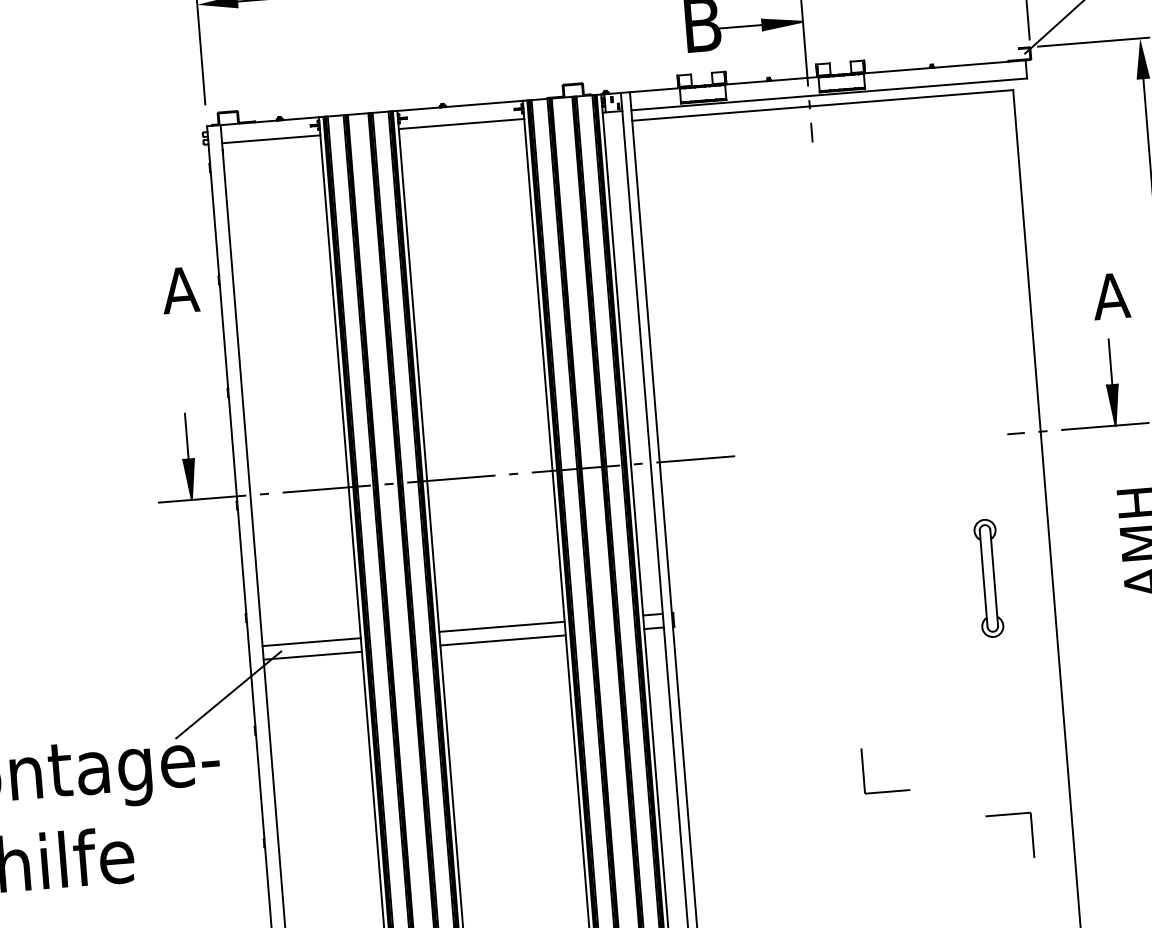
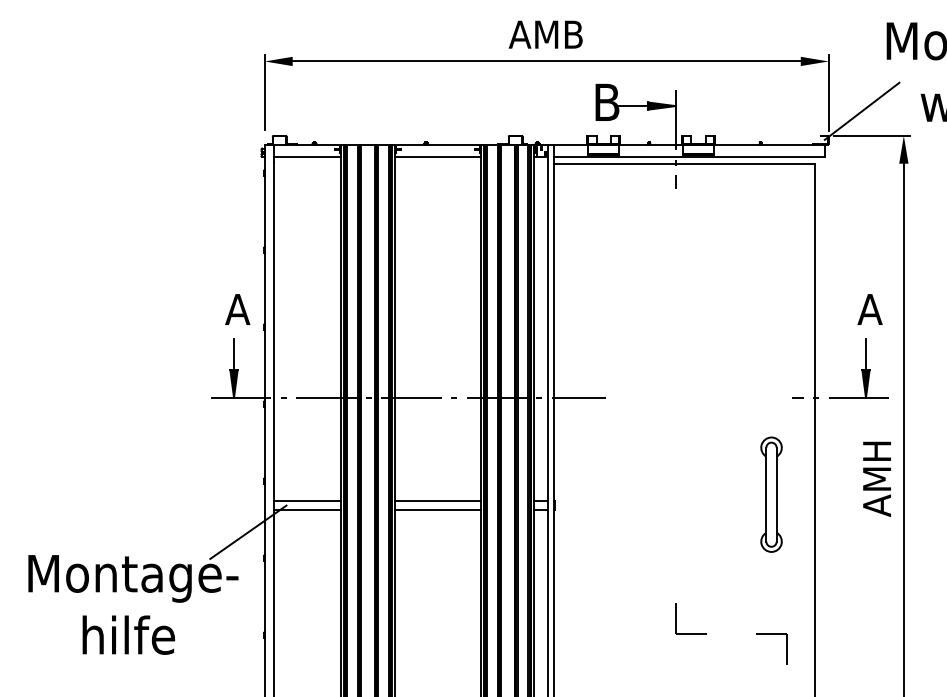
text: (180, 290) -> (237, 309), moved
part: (988, 578) -> (771, 494), size x1.43
part: (1007, 814) -> (771, 634), moved

